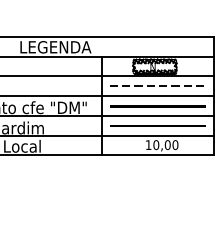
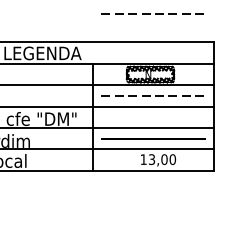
line: (154, 10) -> (150, 13), added
line: (157, 106) -> (153, 117), removed
text: (156, 145) -> (152, 160), 10,00 -> 13,00

